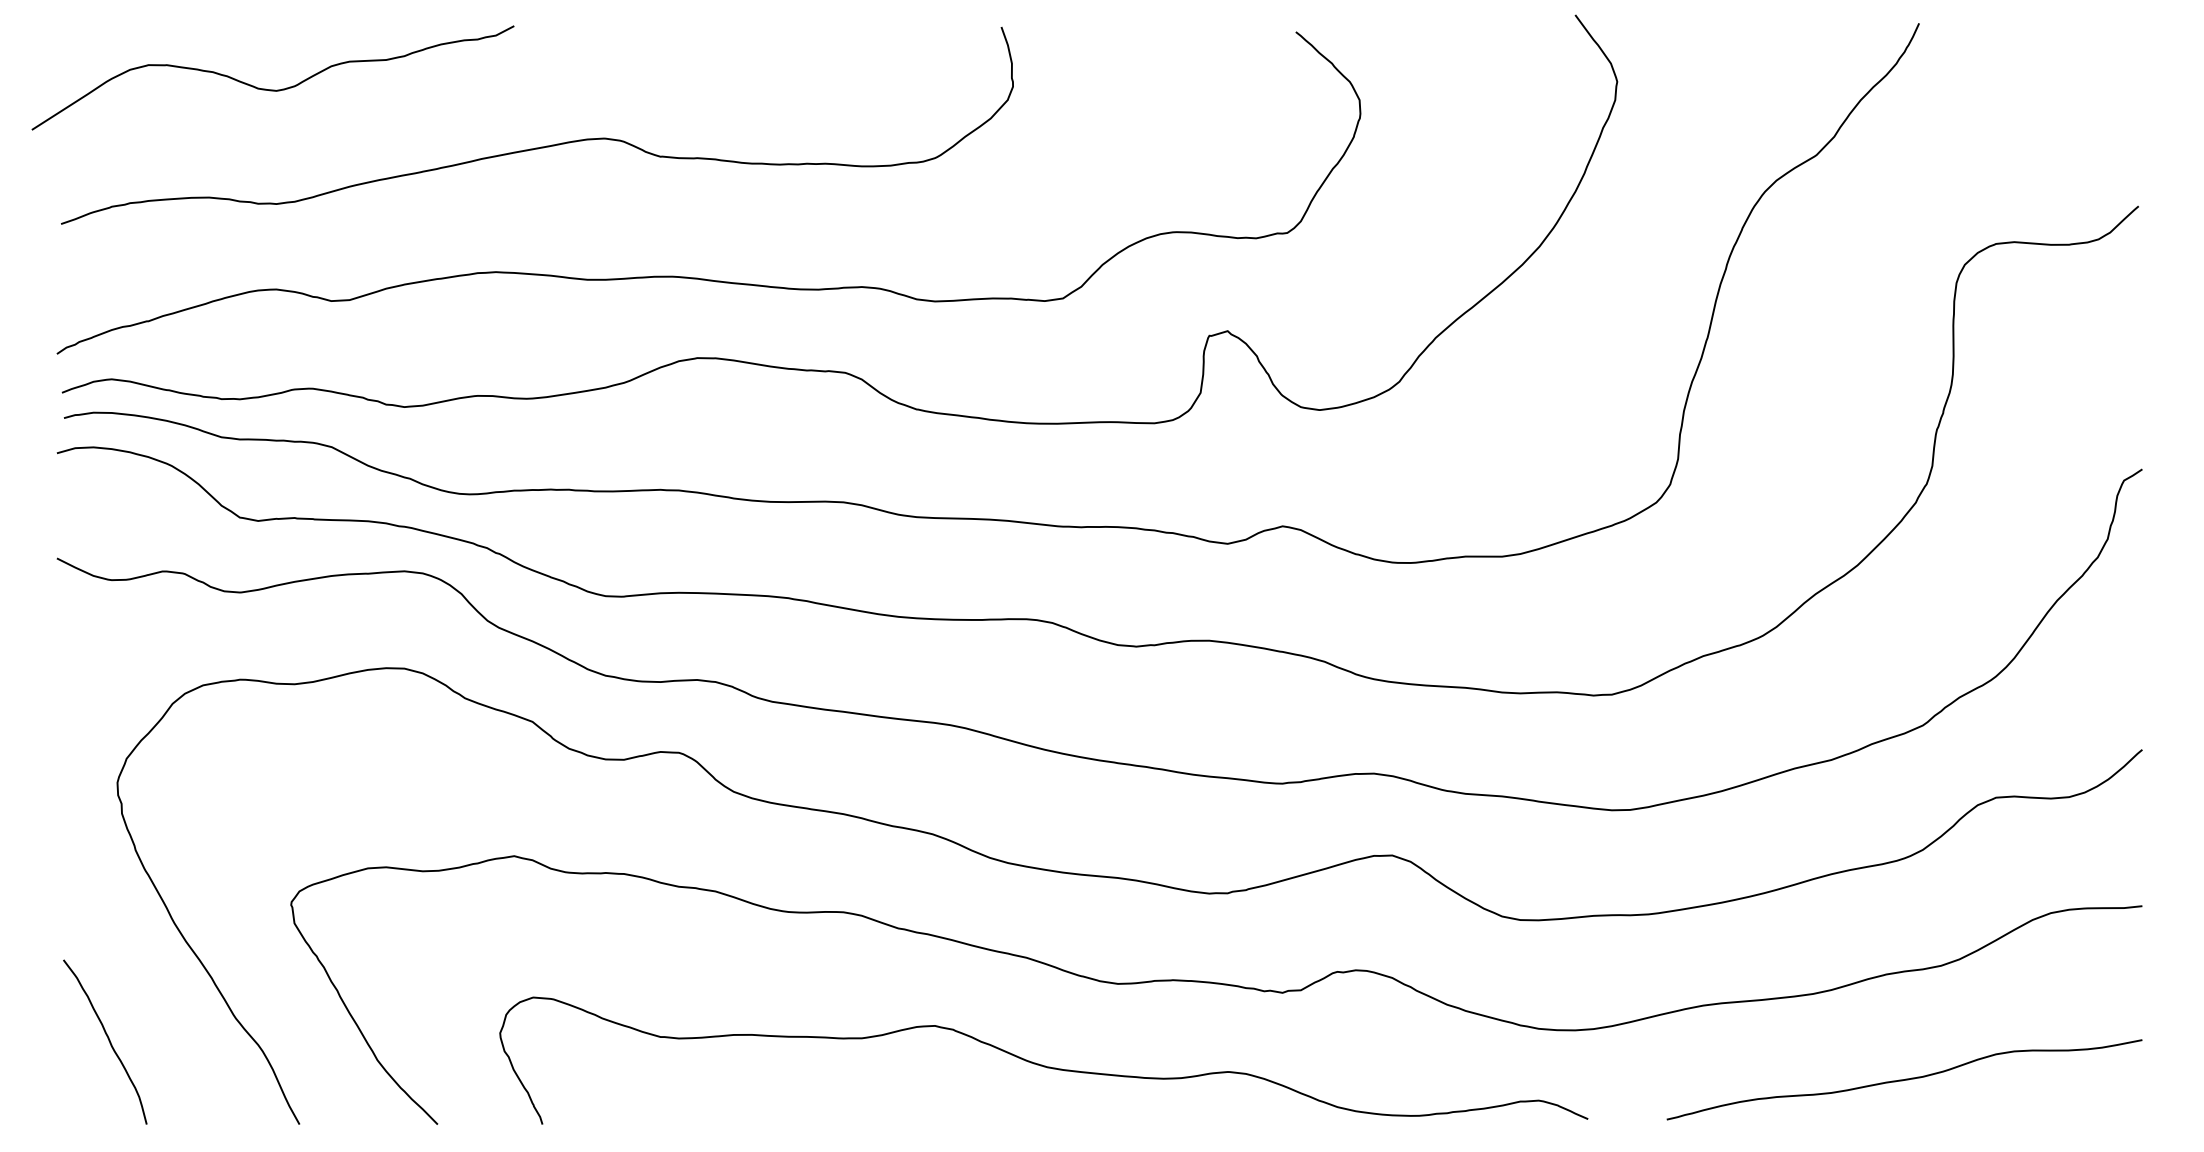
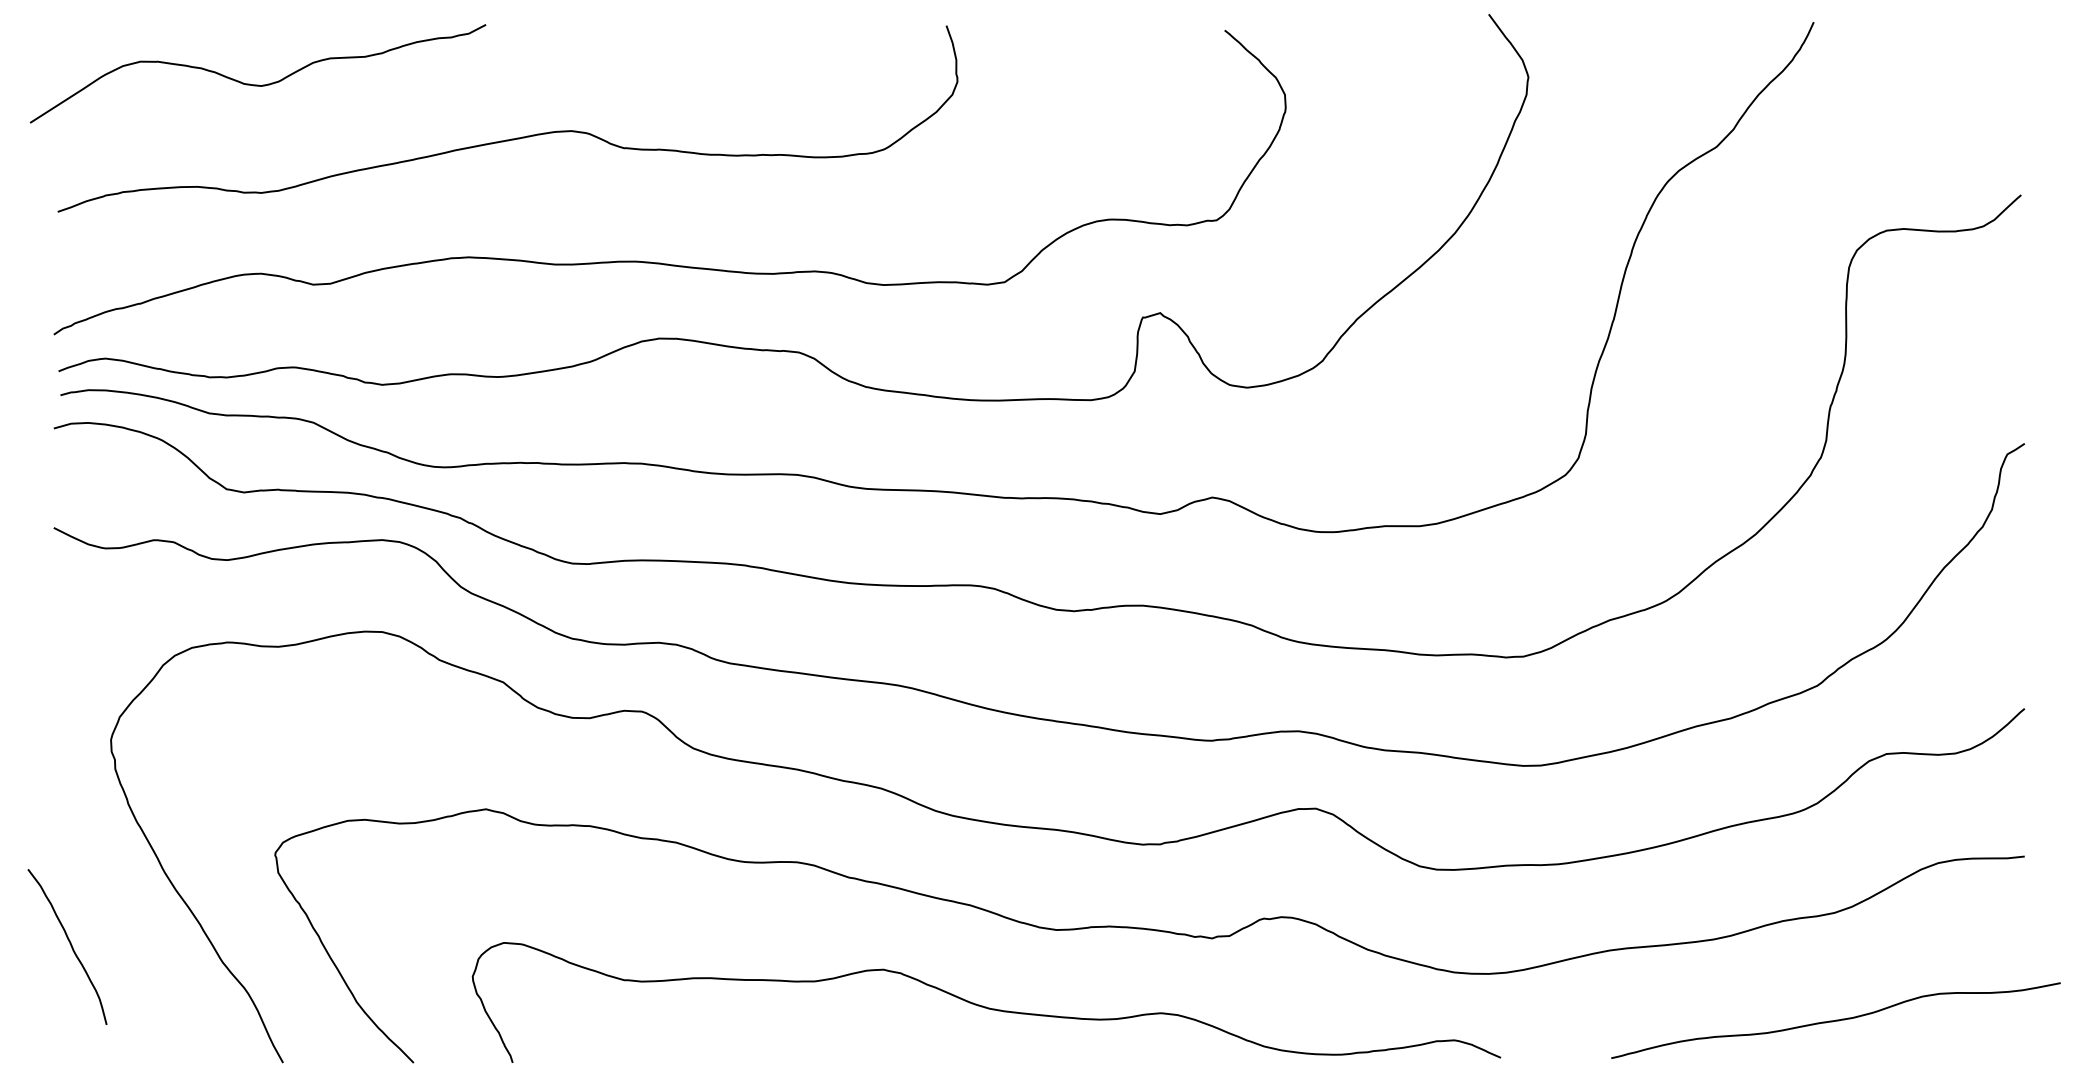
curve: (108, 1041) -> (70, 946), moved
curve: (1904, 1079) -> (1835, 1020), moved

